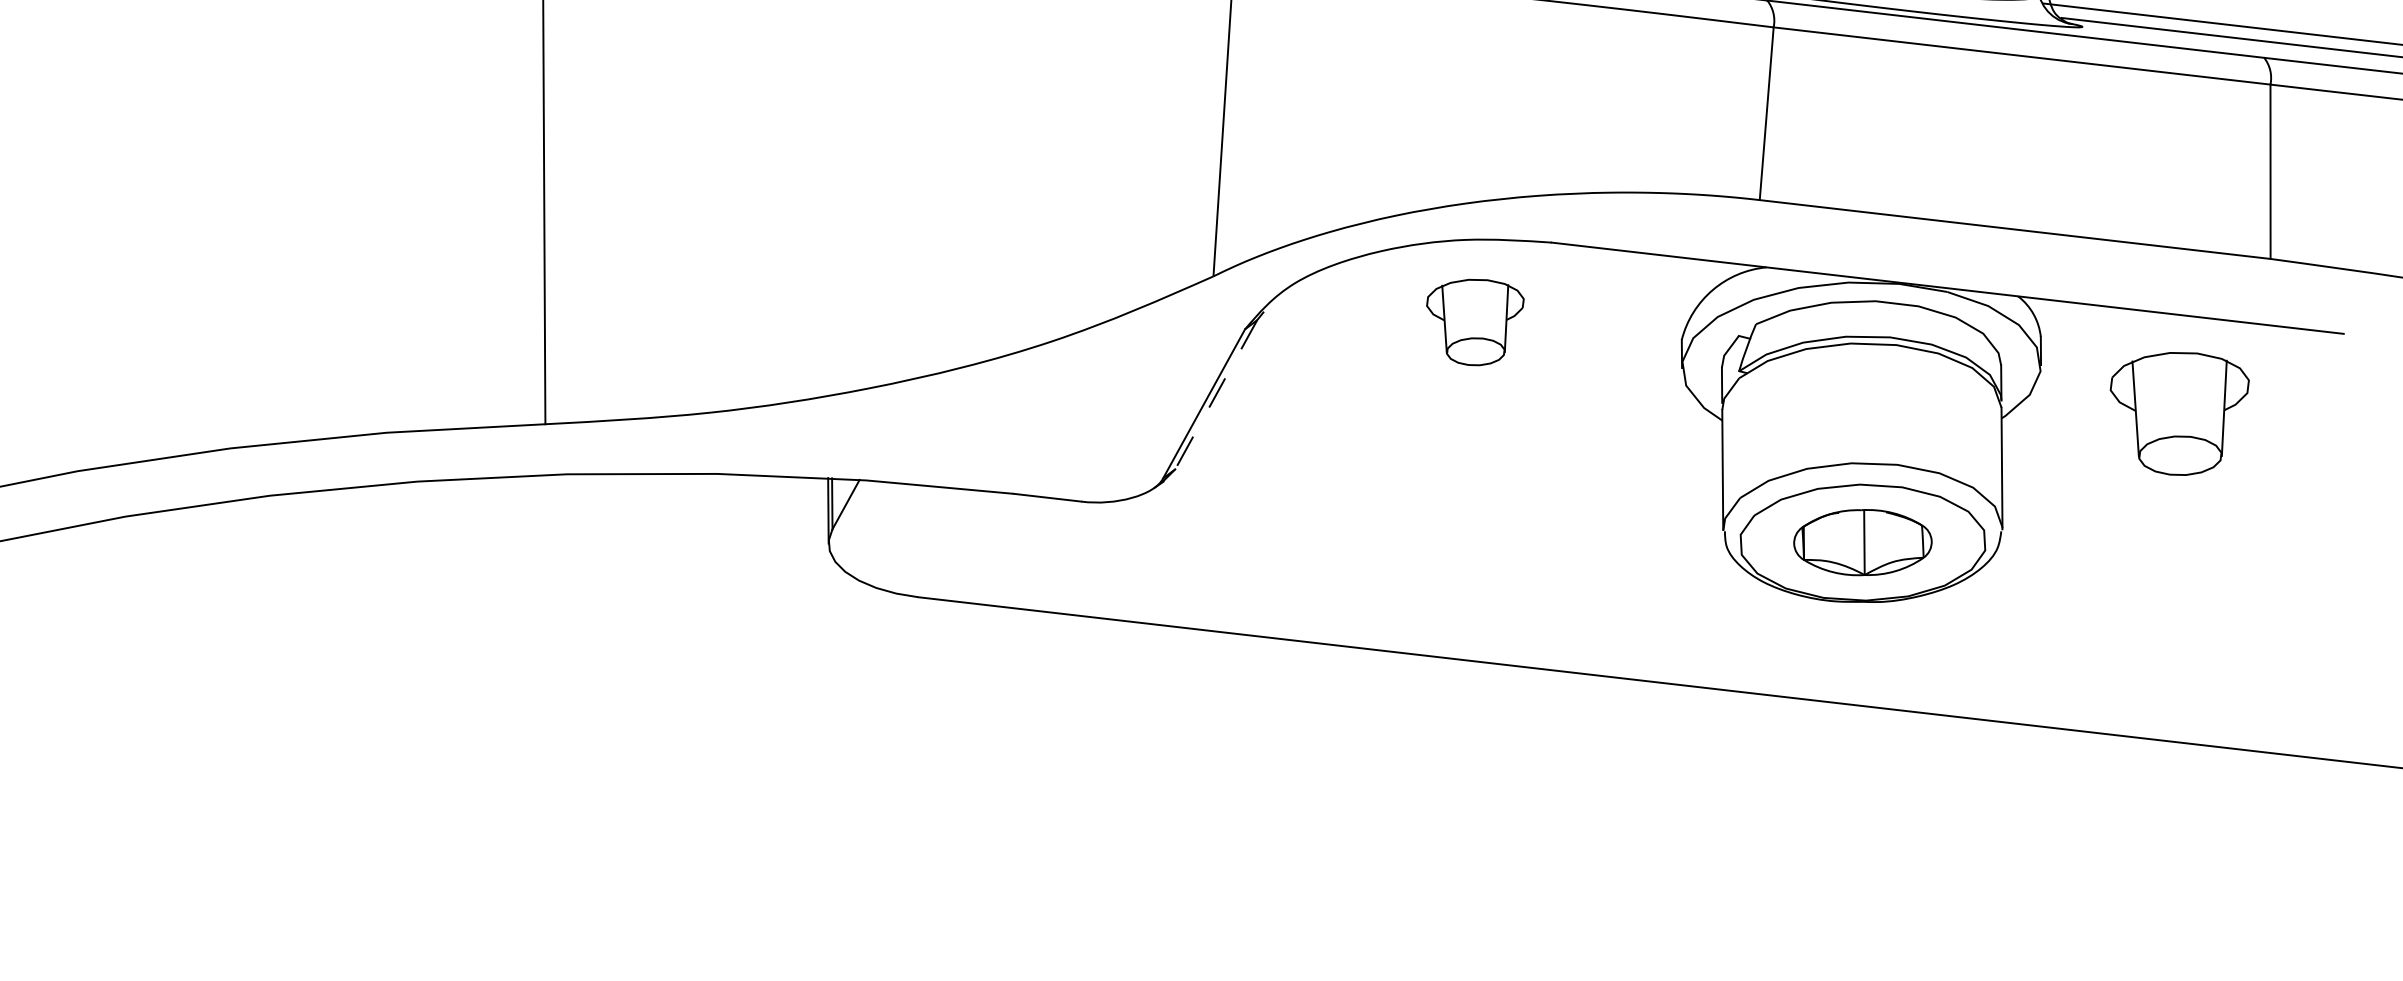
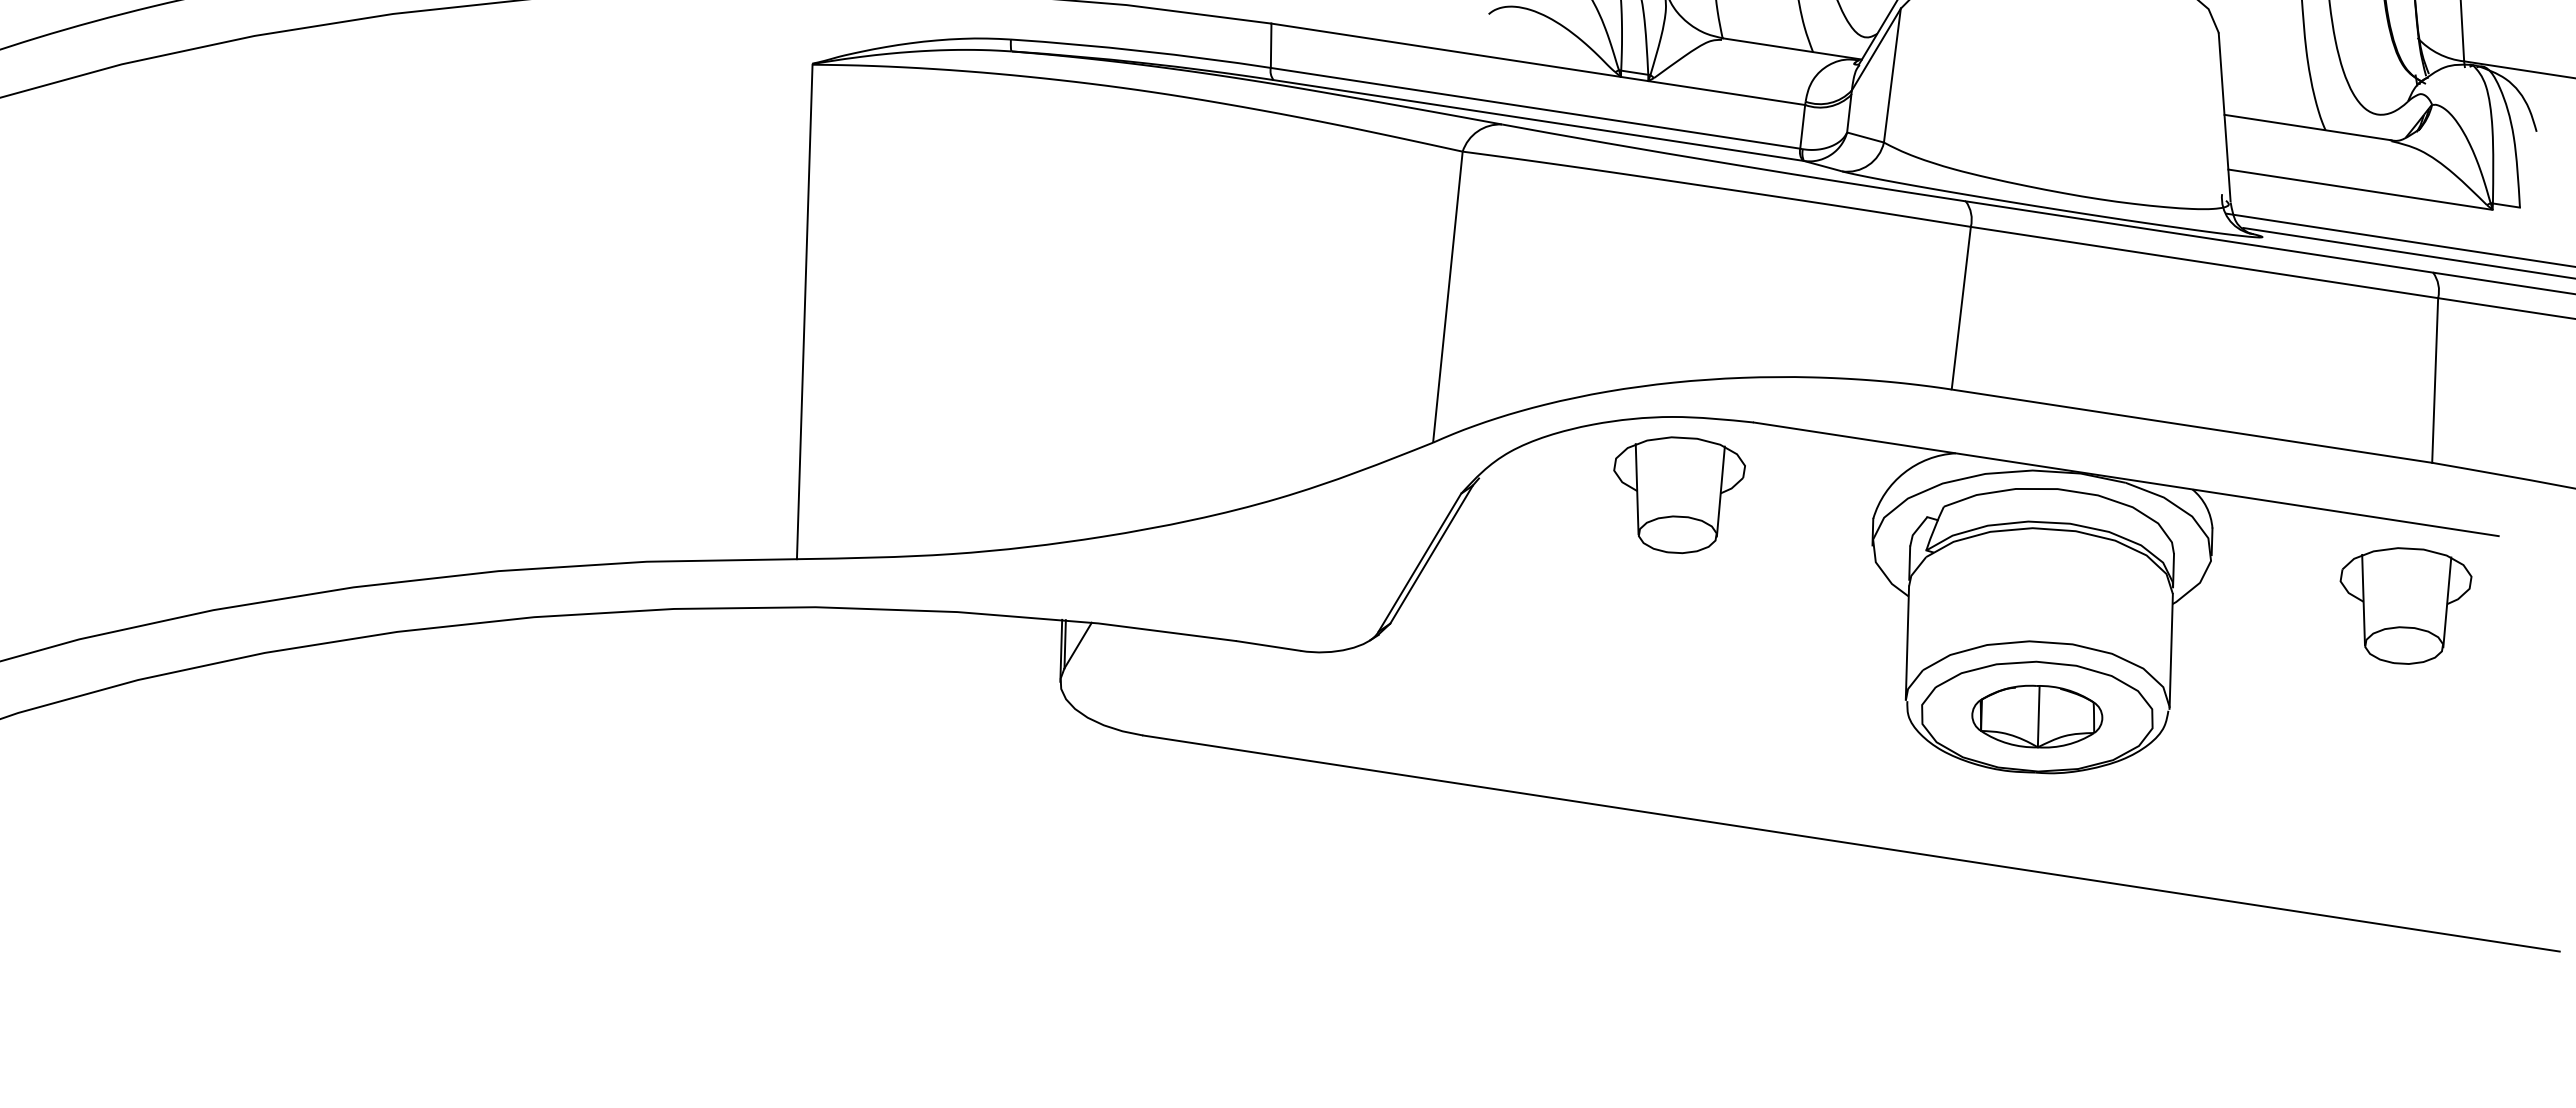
part: (1476, 322) -> (1679, 495), size x1.43
line: (1216, 395) -> (1431, 555), dashed -> solid
part: (2180, 413) -> (2405, 605), moved

